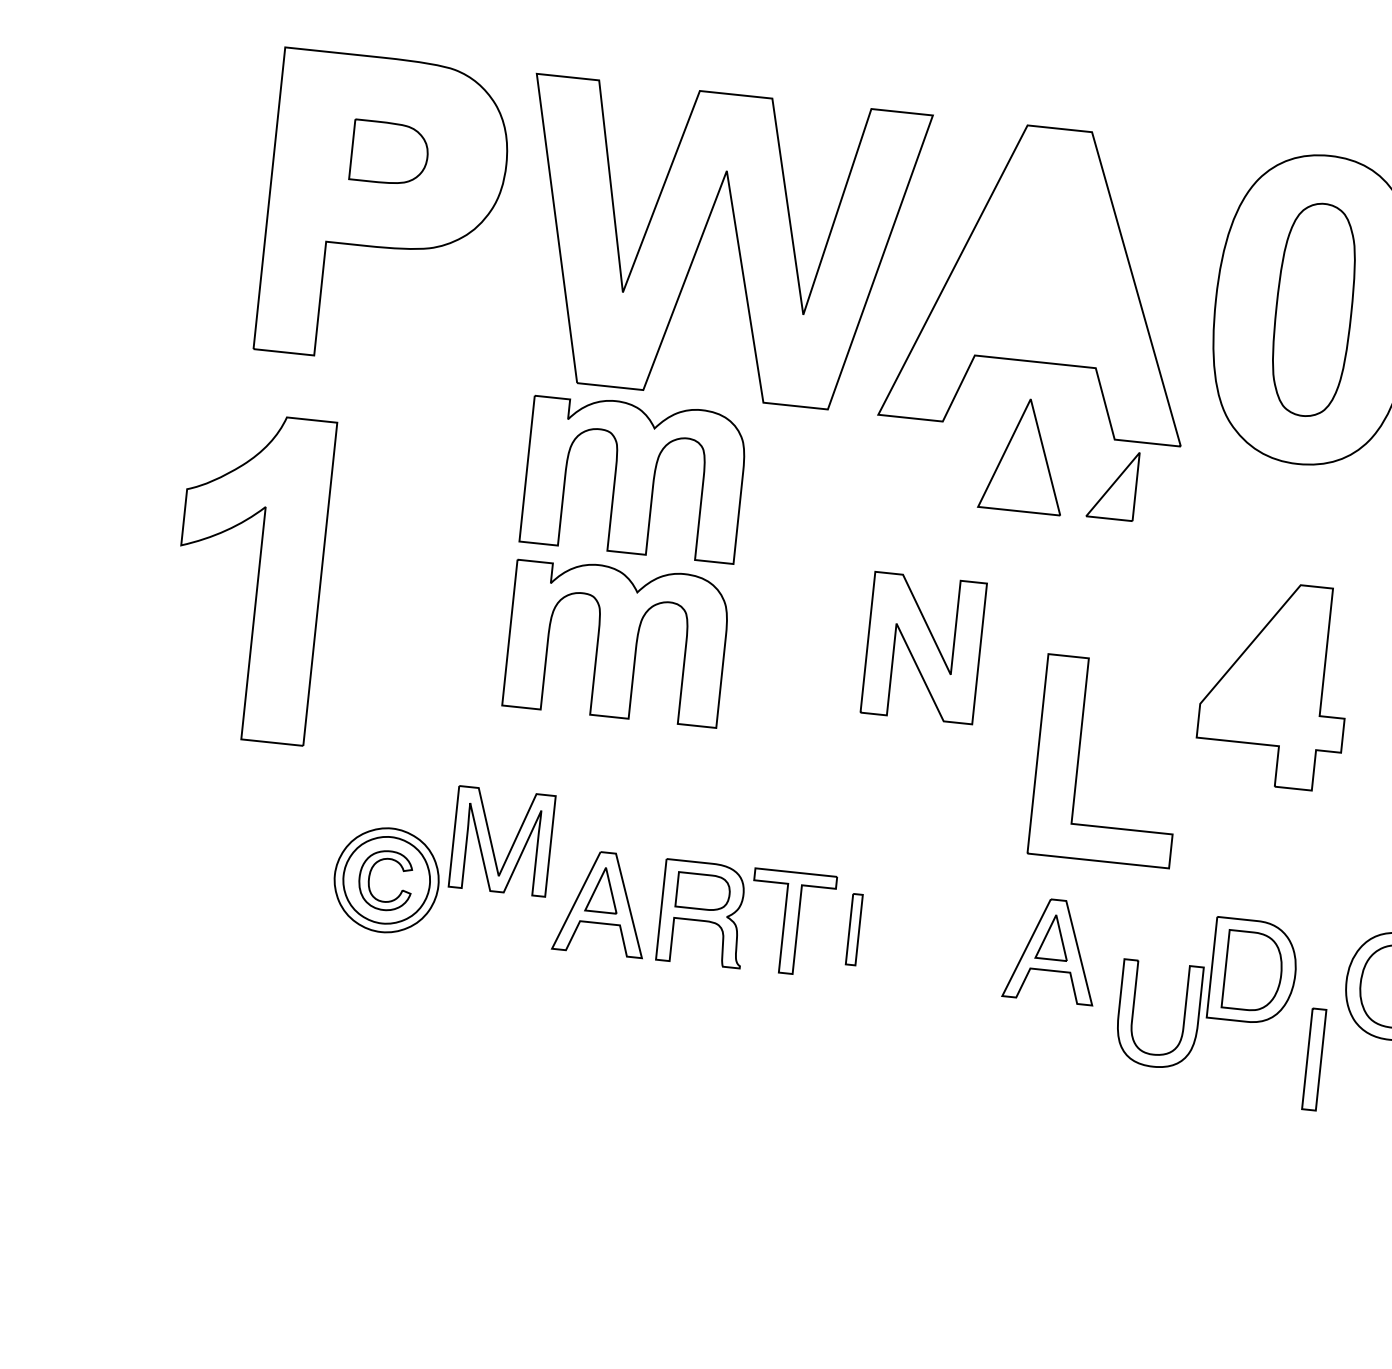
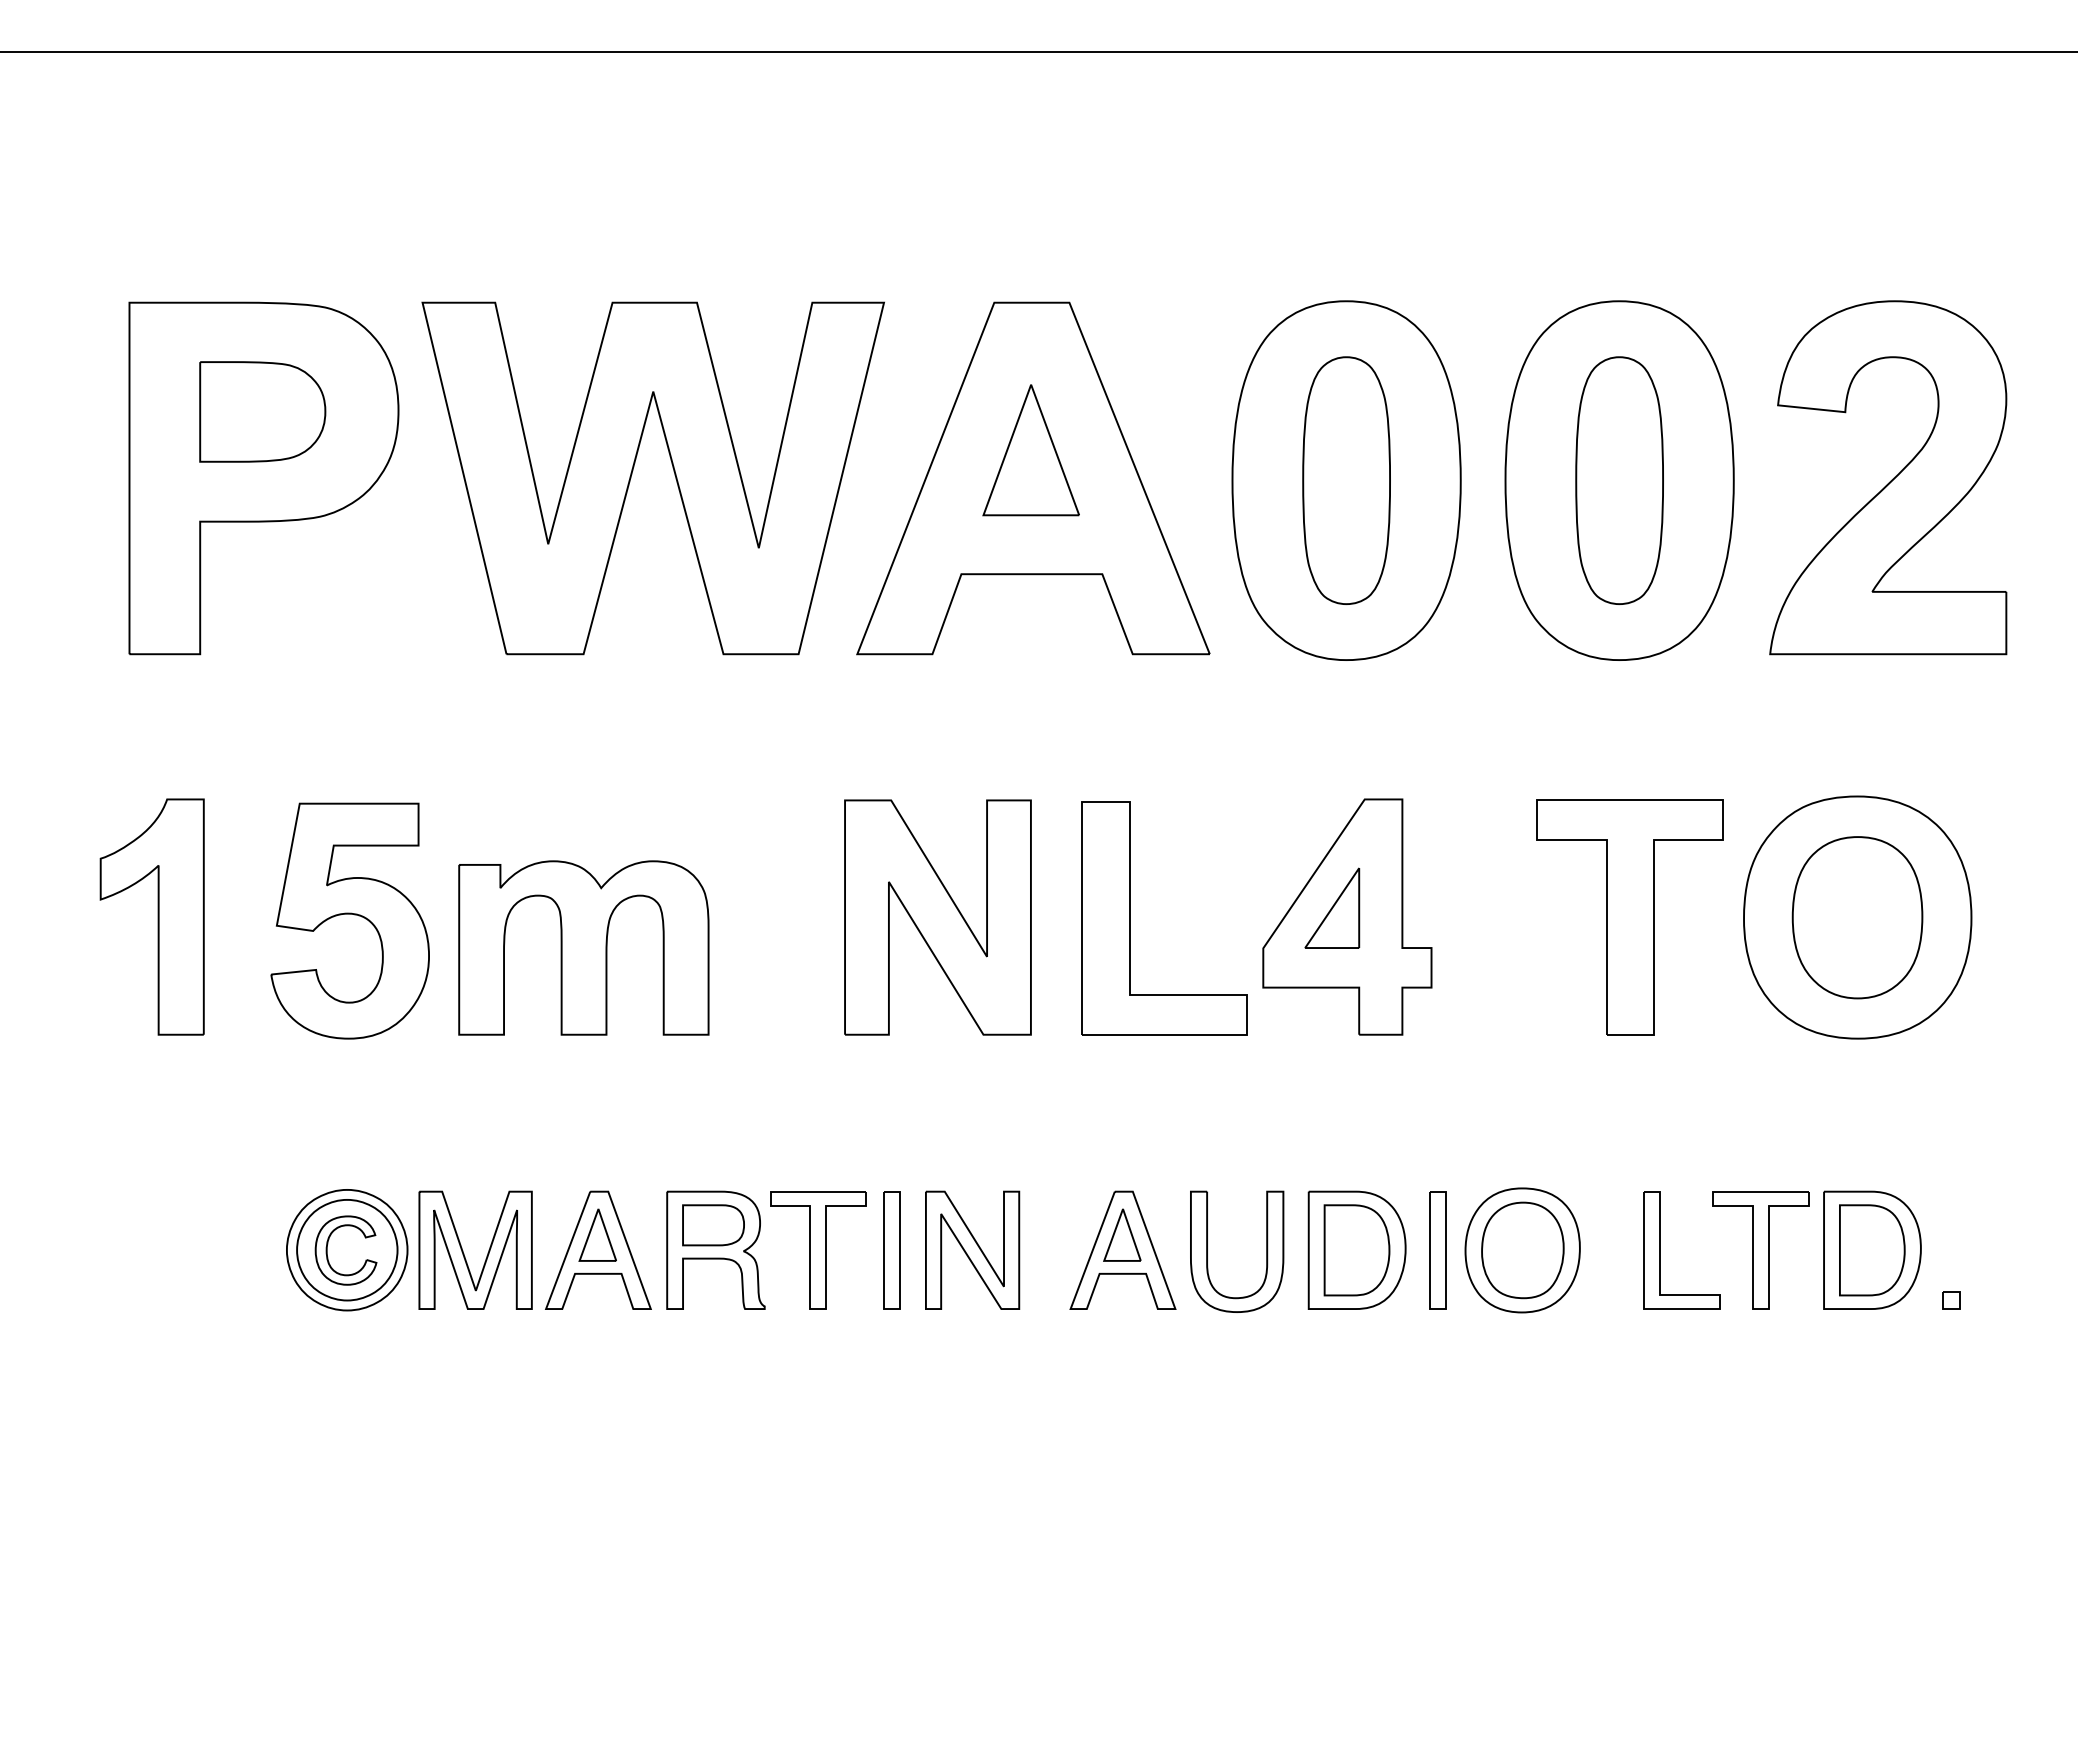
part: (389, 152) -> (262, 411), size x1.43
part: (1024, 455) -> (1030, 450), moved
part: (634, 477) -> (583, 756), removed
part: (1113, 483) -> (1332, 907), moved
part: (248, 576) -> (151, 916), size x0.62
part: (418, 597) -> (349, 920), added
part: (923, 648) -> (937, 917), size x1.43
part: (1079, 758) -> (1130, 918), moved
part: (492, 843) -> (464, 1253), moved
part: (853, 929) -> (891, 1250), size x1.43
part: (923, 936) -> (972, 1249), added
part: (1183, 1017) -> (1266, 1251), moved
part: (1314, 1059) -> (1437, 1250), moved

